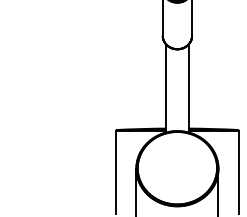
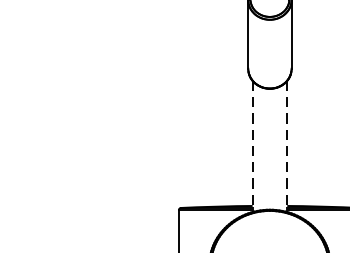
line: (165, 88) -> (252, 146), solid -> dashed
line: (189, 88) -> (287, 146), solid -> dashed

